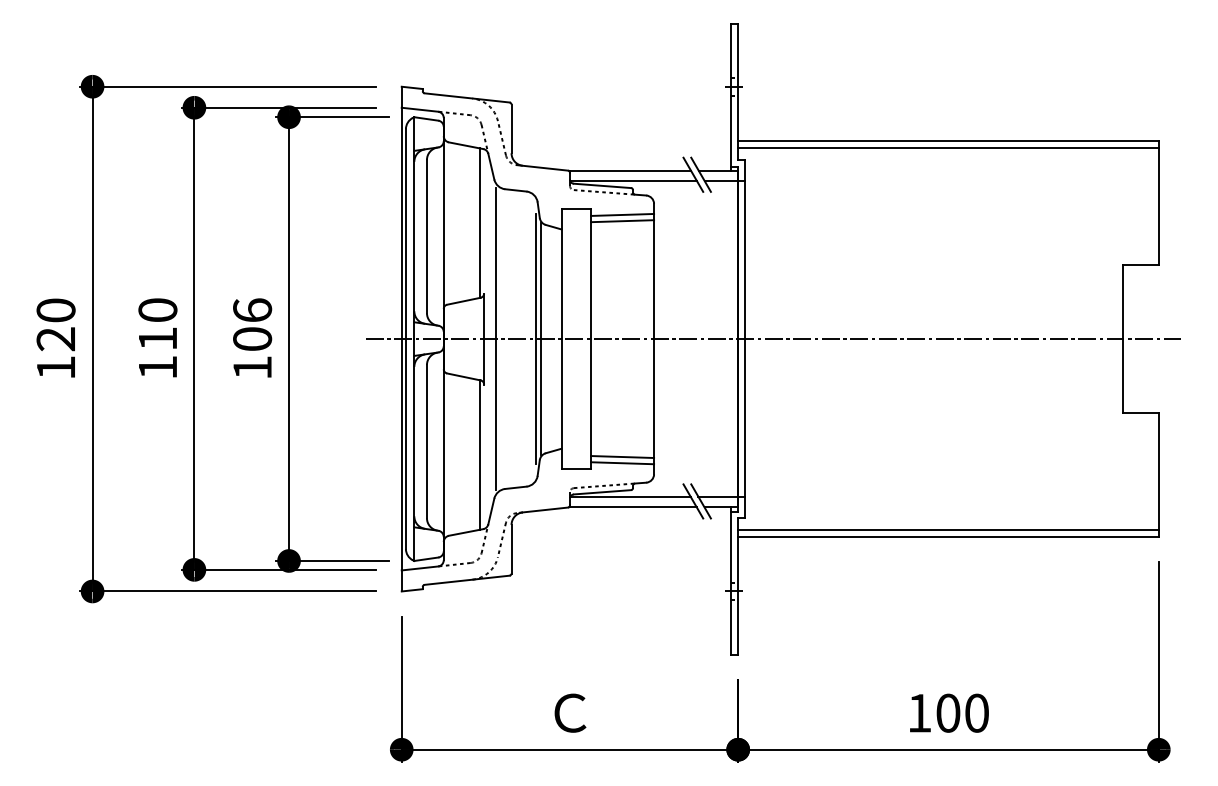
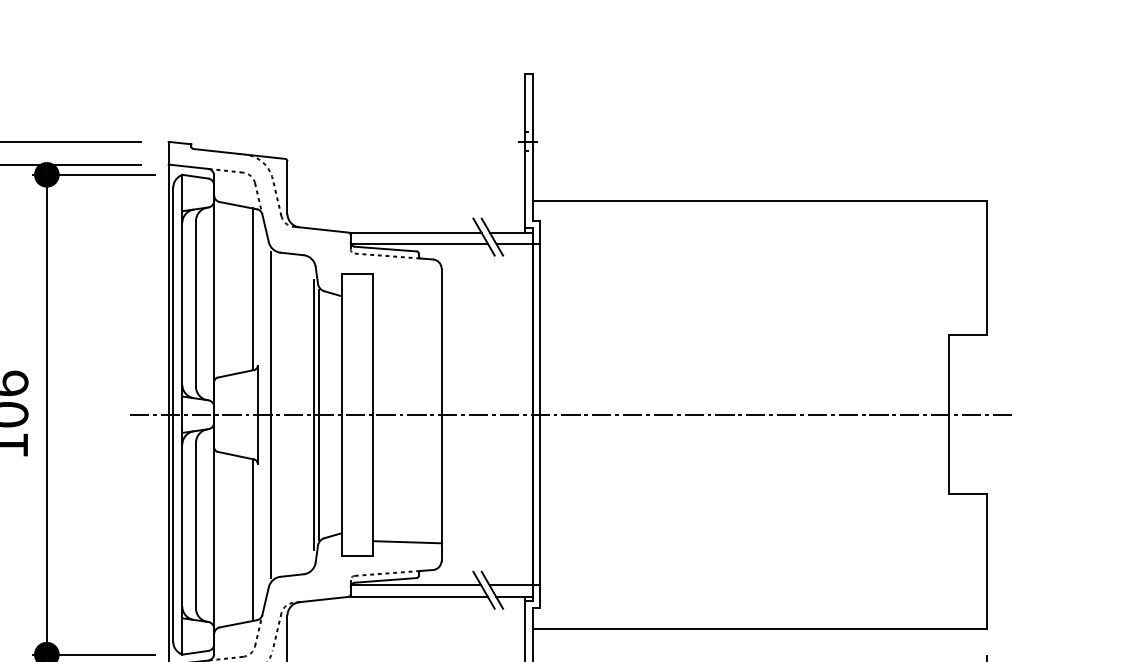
line: (948, 148) -> (759, 208), removed
line: (622, 214) -> (407, 280), removed
line: (622, 221) -> (407, 287), removed
line: (622, 463) -> (407, 549), removed
line: (948, 530) -> (759, 621), removed

